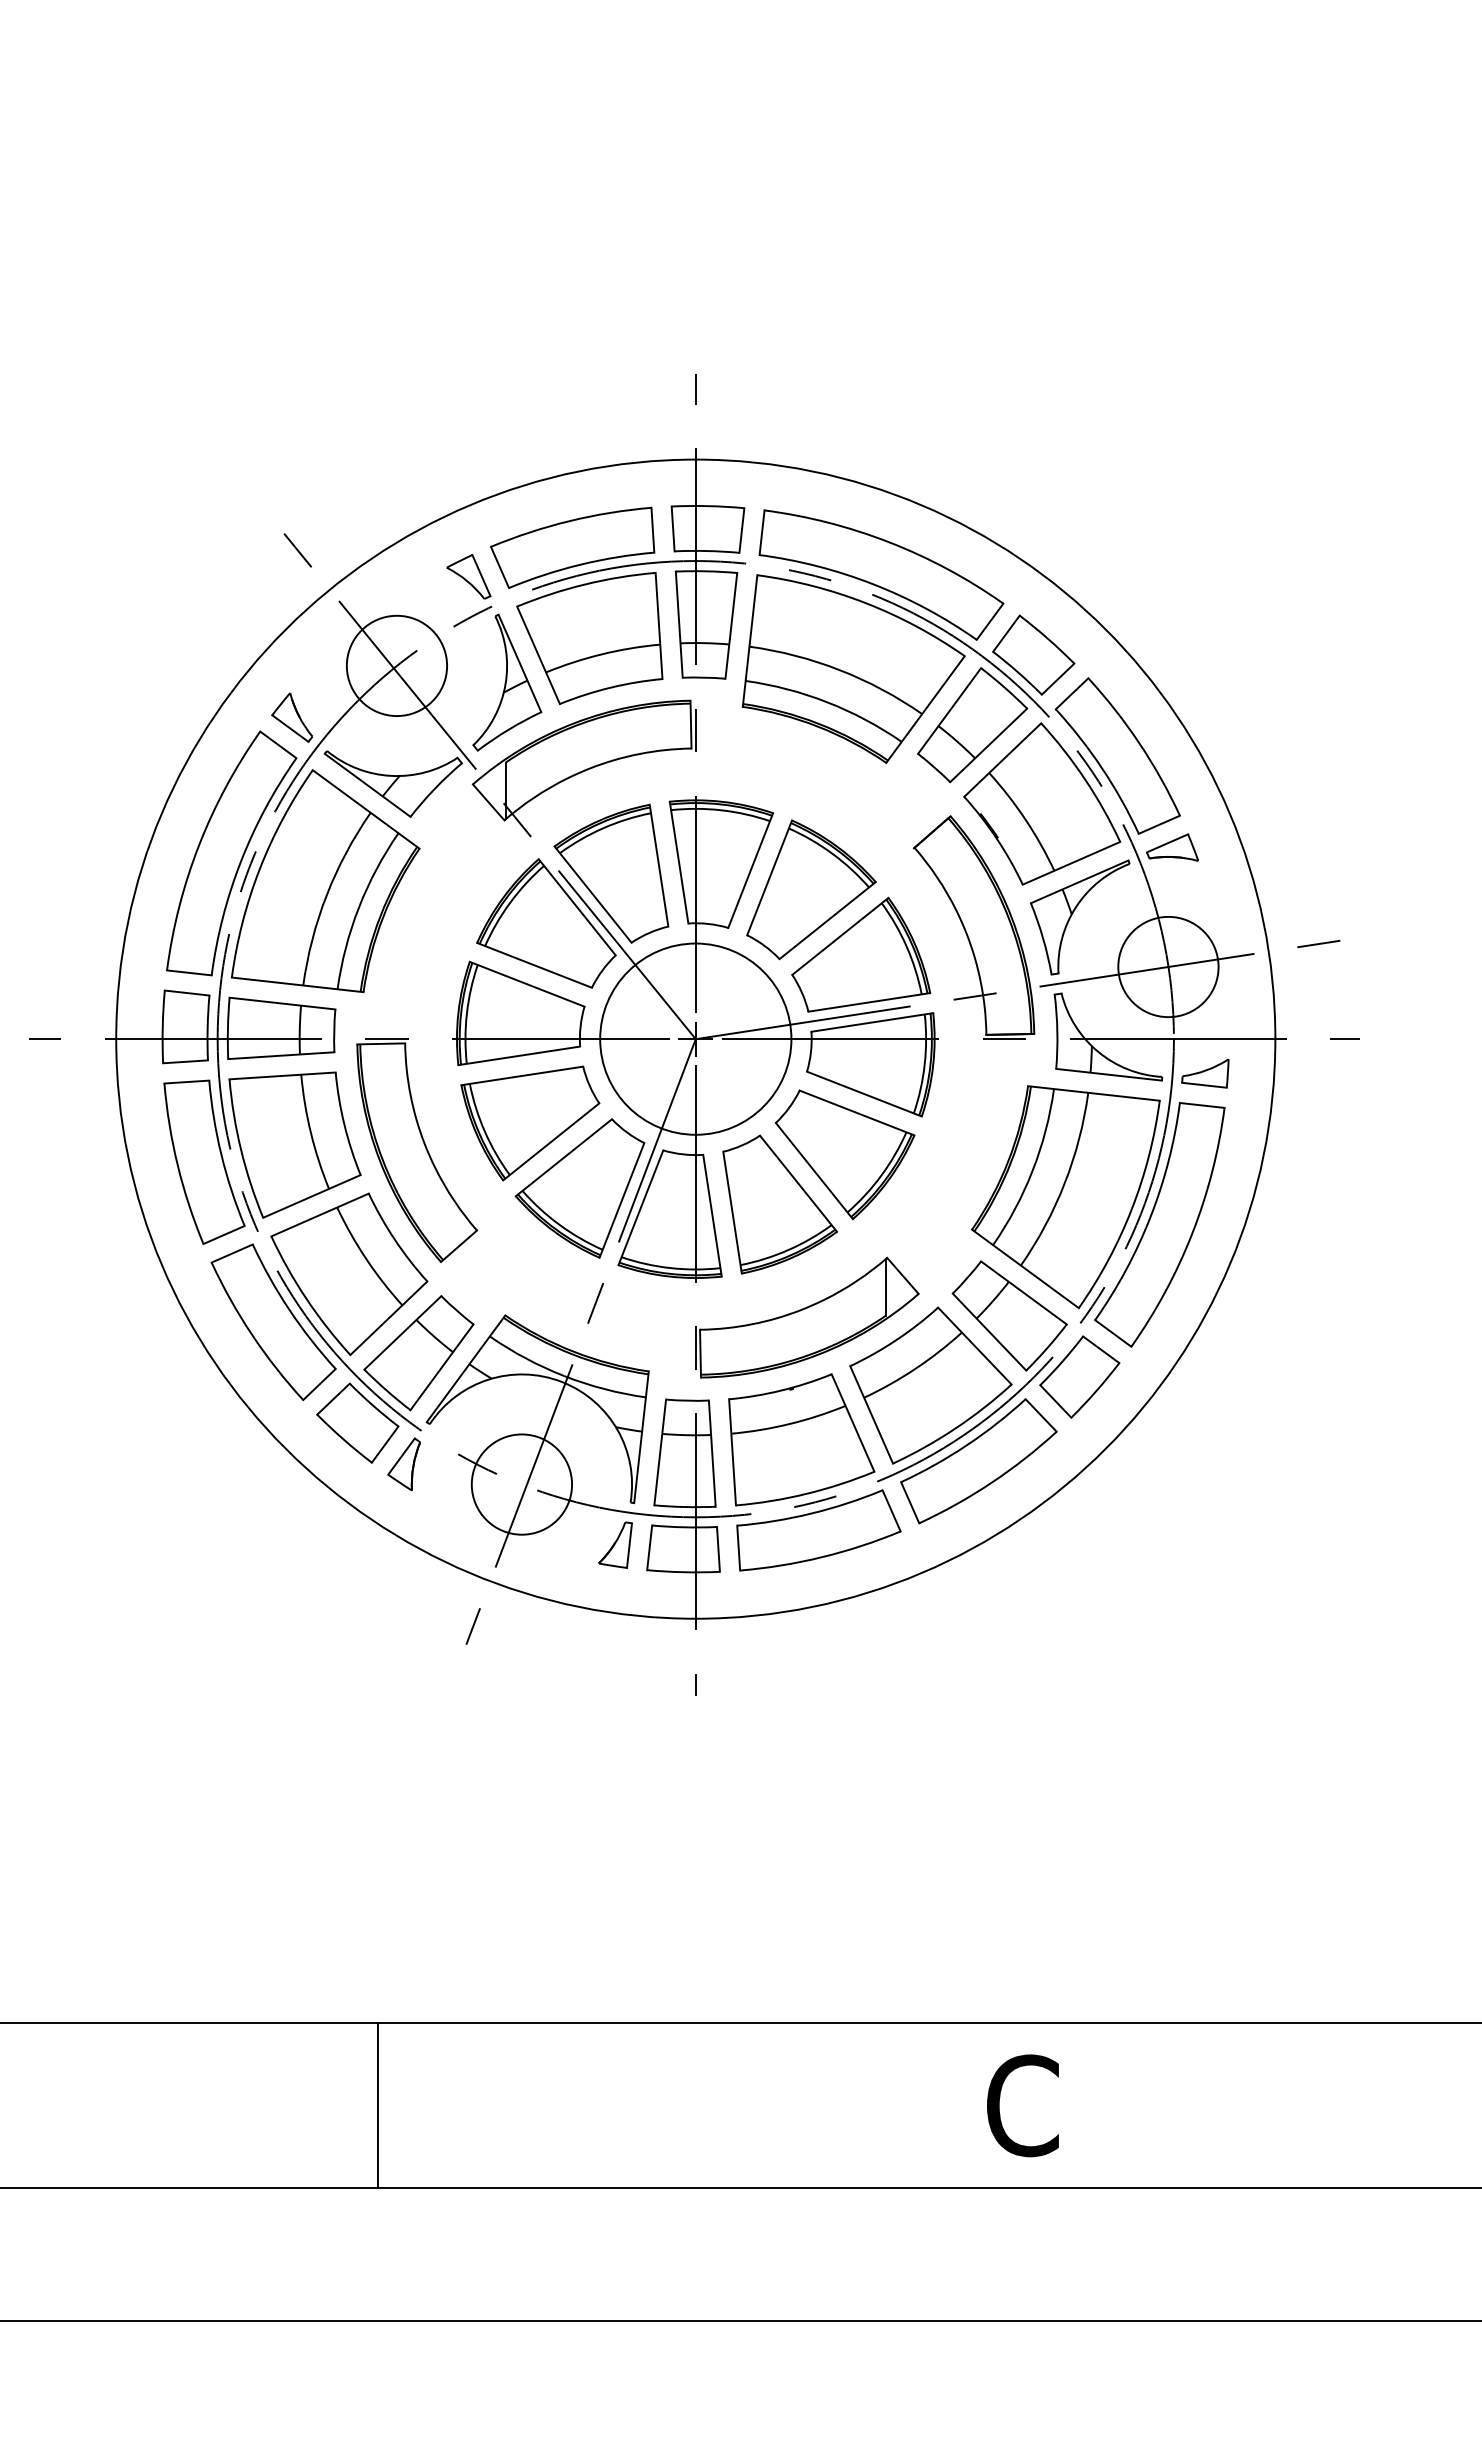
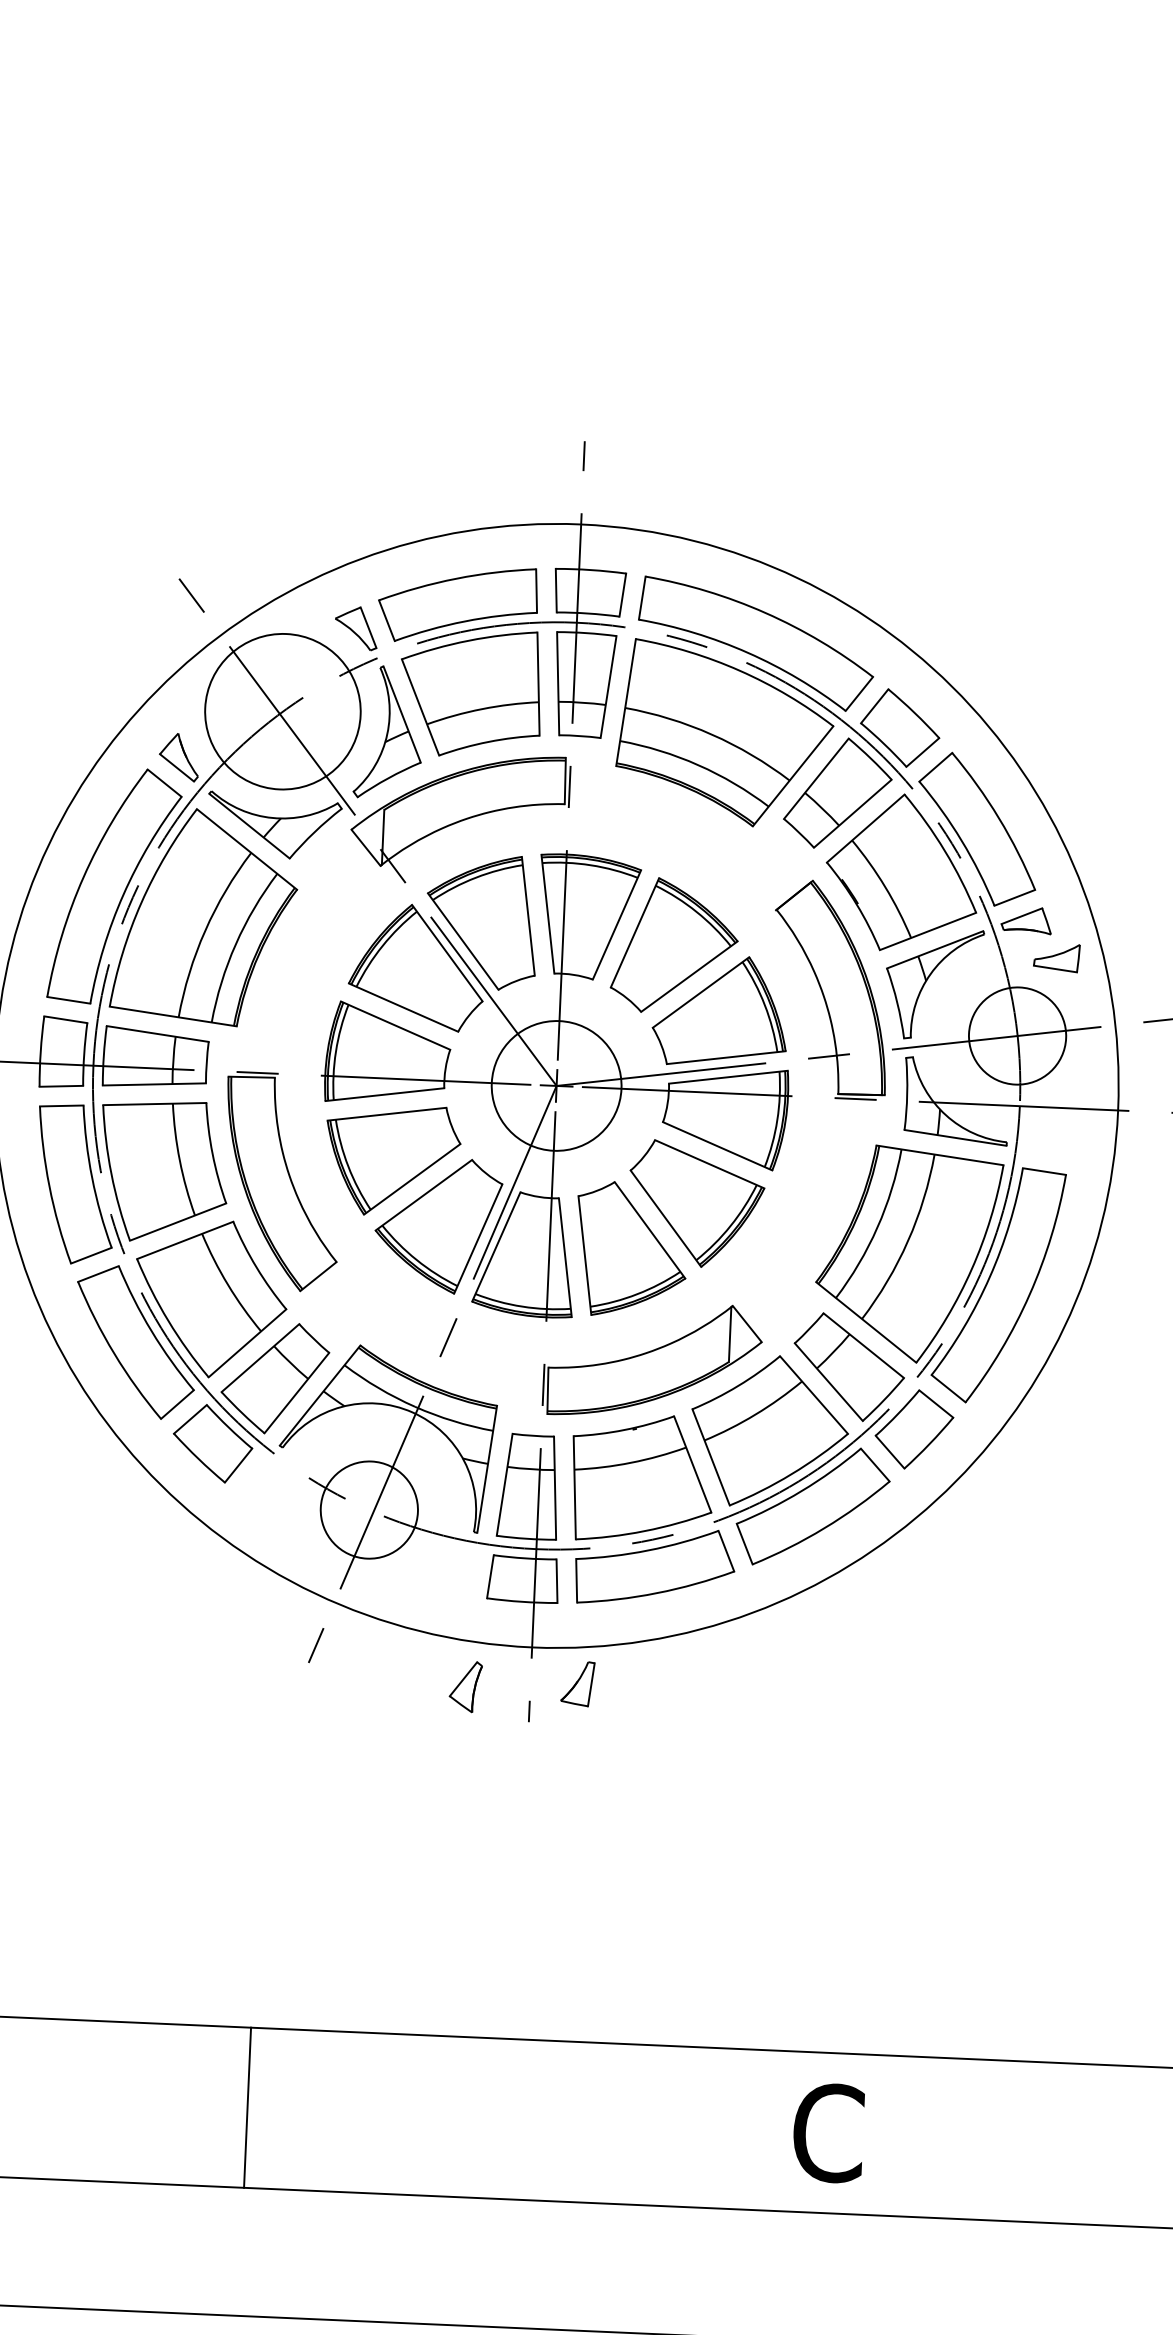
circle: (396, 665) -> (282, 711), size x1.6
circle: (695, 1038) -> (556, 1085), size x0.7
part: (1205, 1073) -> (1056, 957), moved
part: (403, 1464) -> (465, 1686), moved
part: (615, 1544) -> (577, 1683), moved
line: (378, 2105) -> (247, 2107), moved

